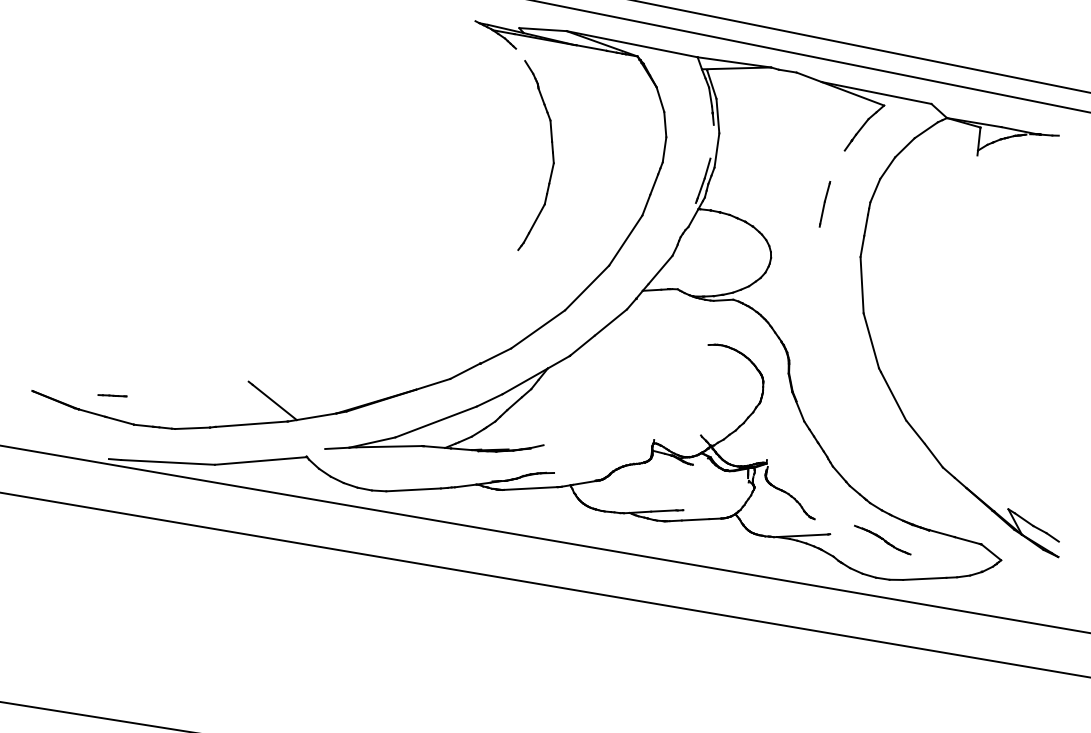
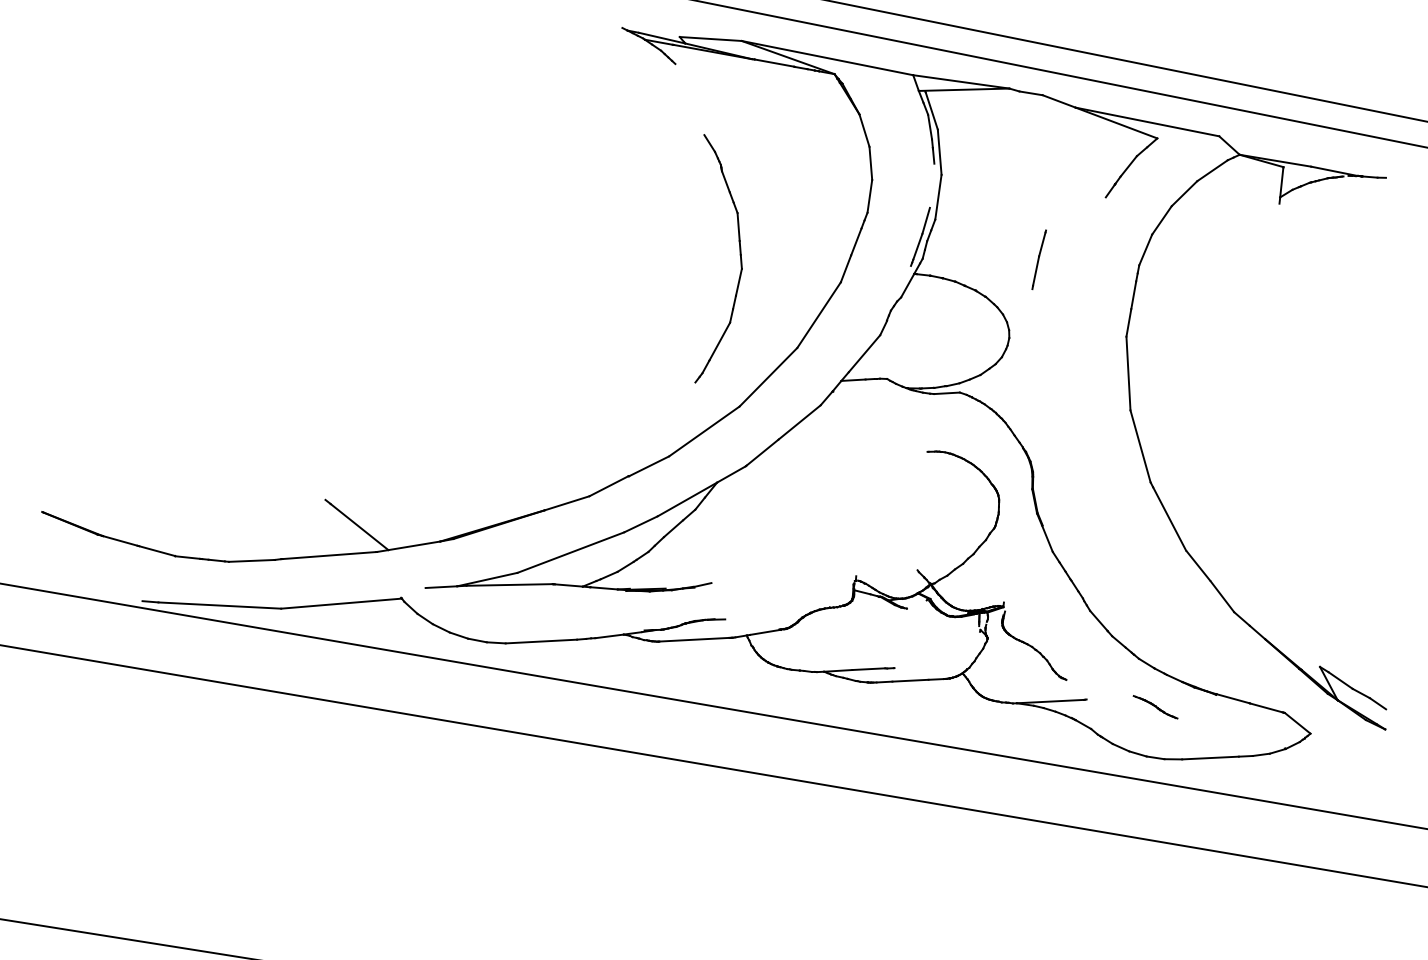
part: (551, 150) -> (738, 252), moved
line: (824, 204) -> (1038, 260), moved
line: (112, 395) -> (147, 517), removed
part: (882, 539) -> (1155, 706), size x0.6

